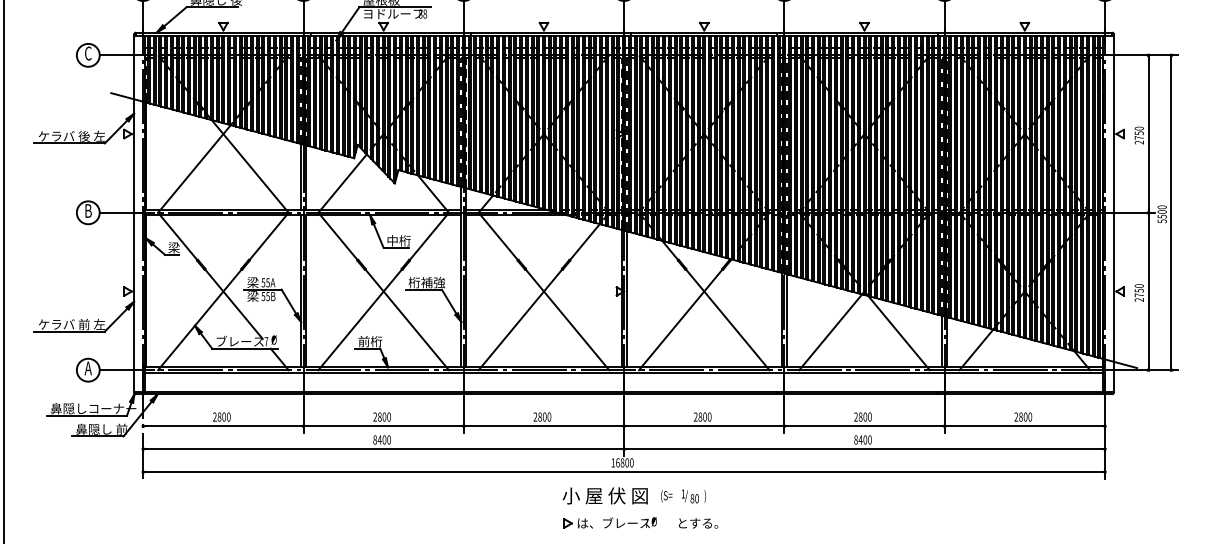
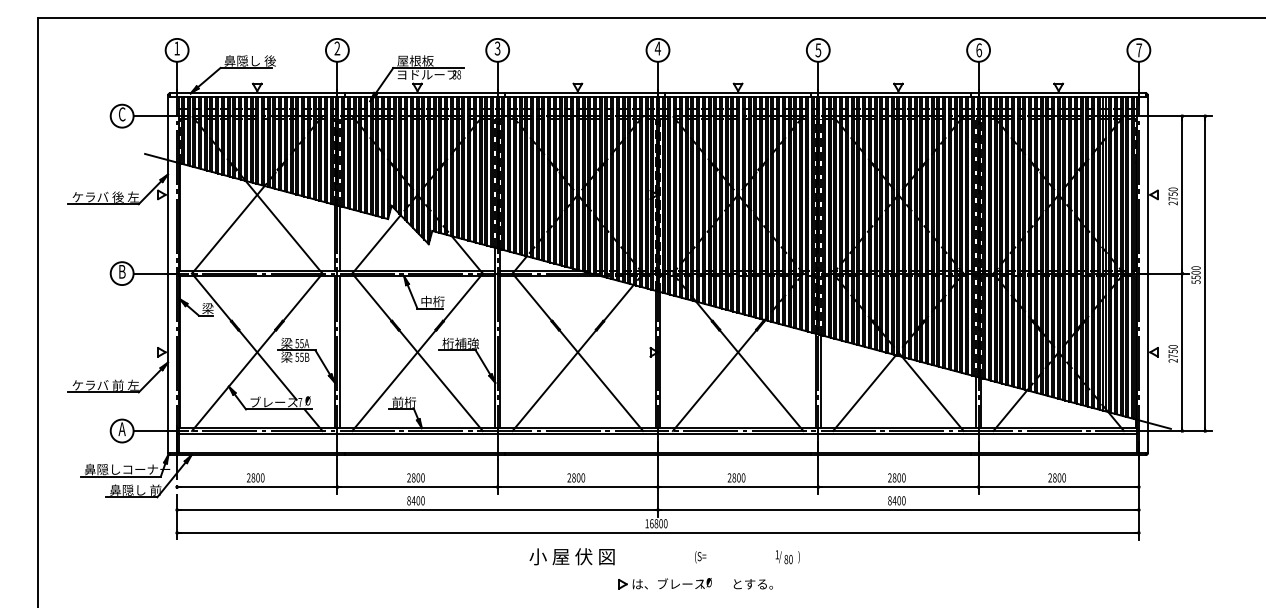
text: (604, 495) -> (571, 556), moved
text: (693, 496) -> (787, 557), moved
part: (640, 522) -> (695, 583), moved

